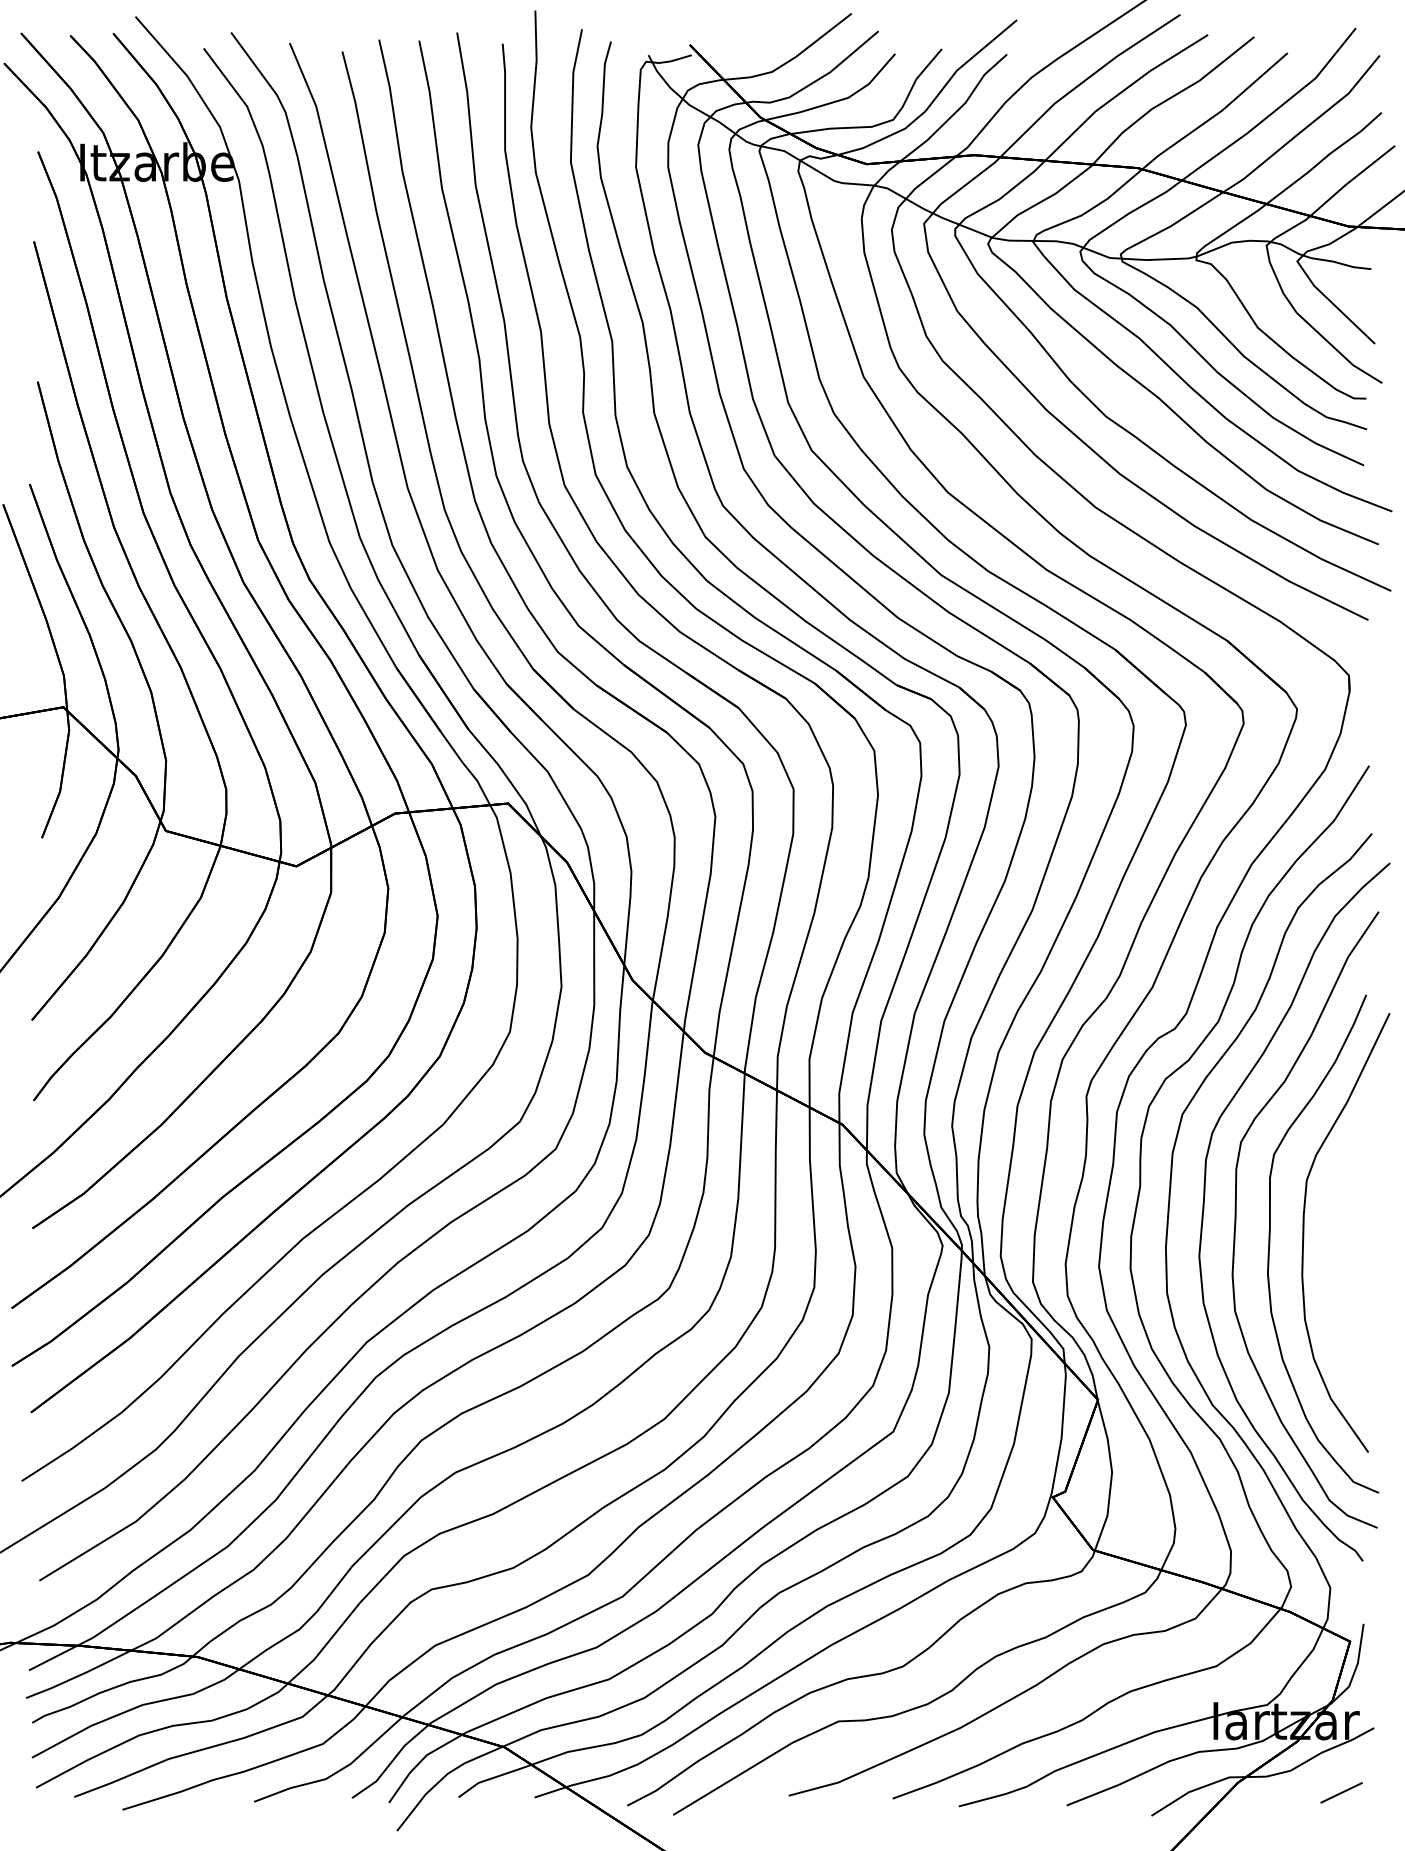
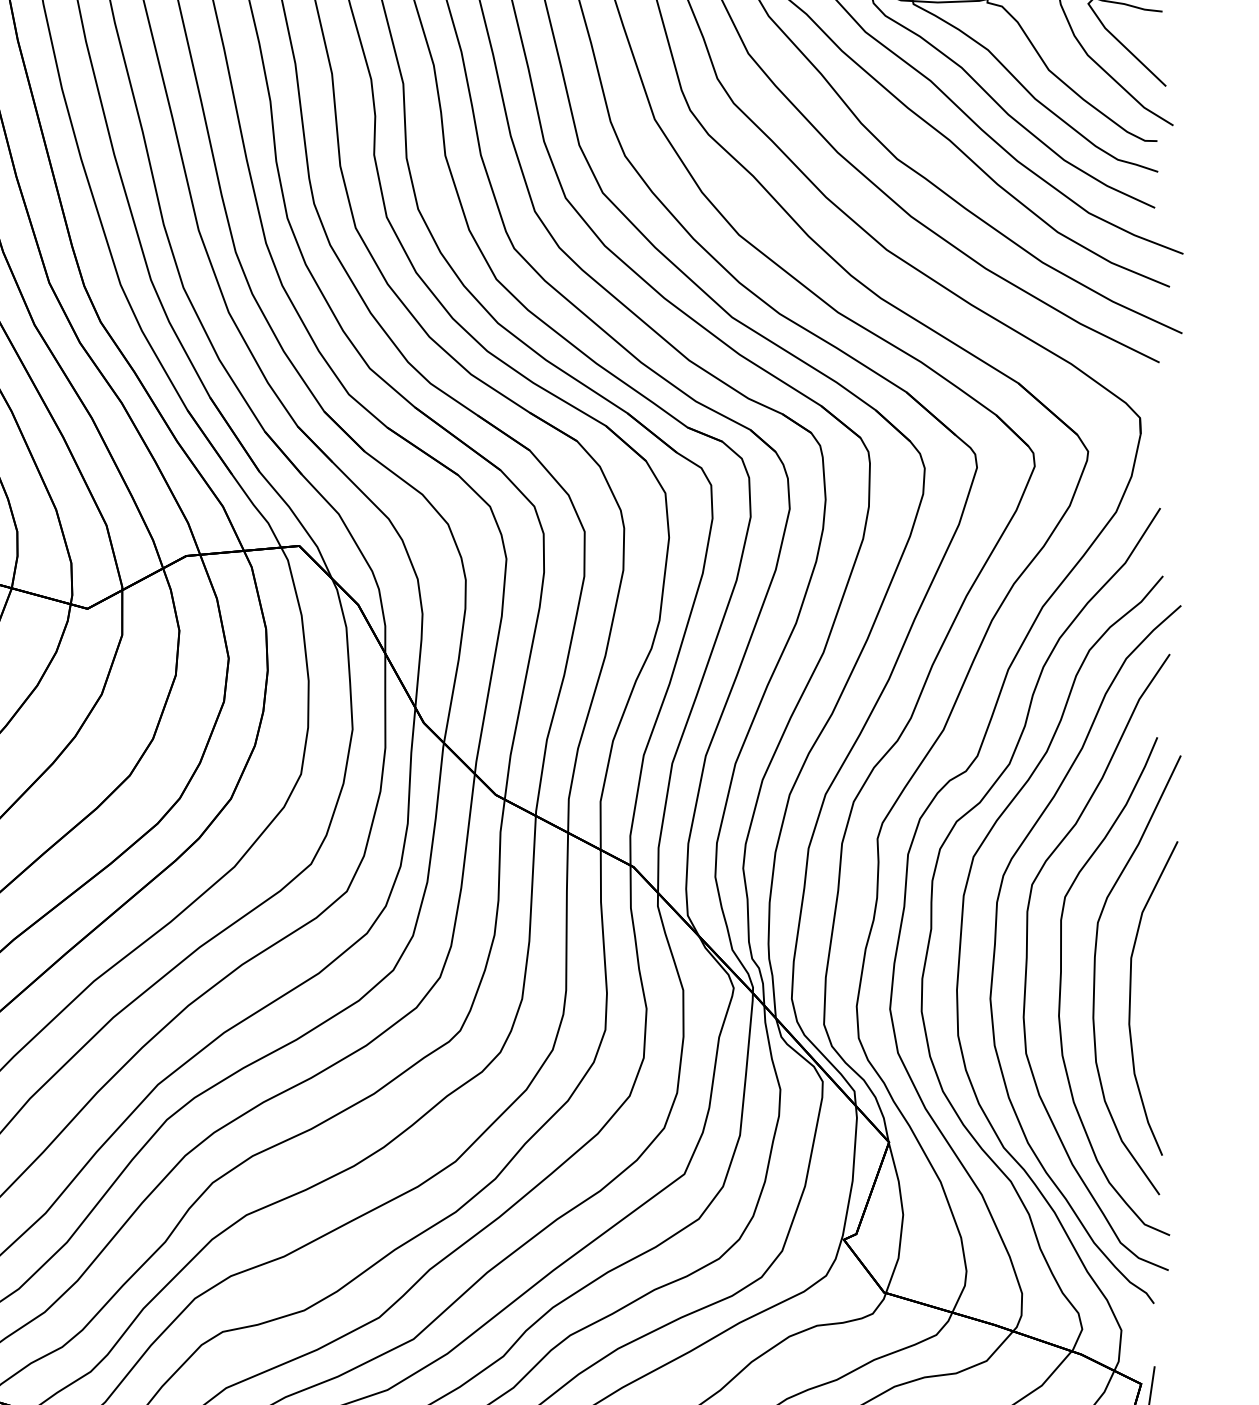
part: (1339, 1255) -> (1130, 997), added

